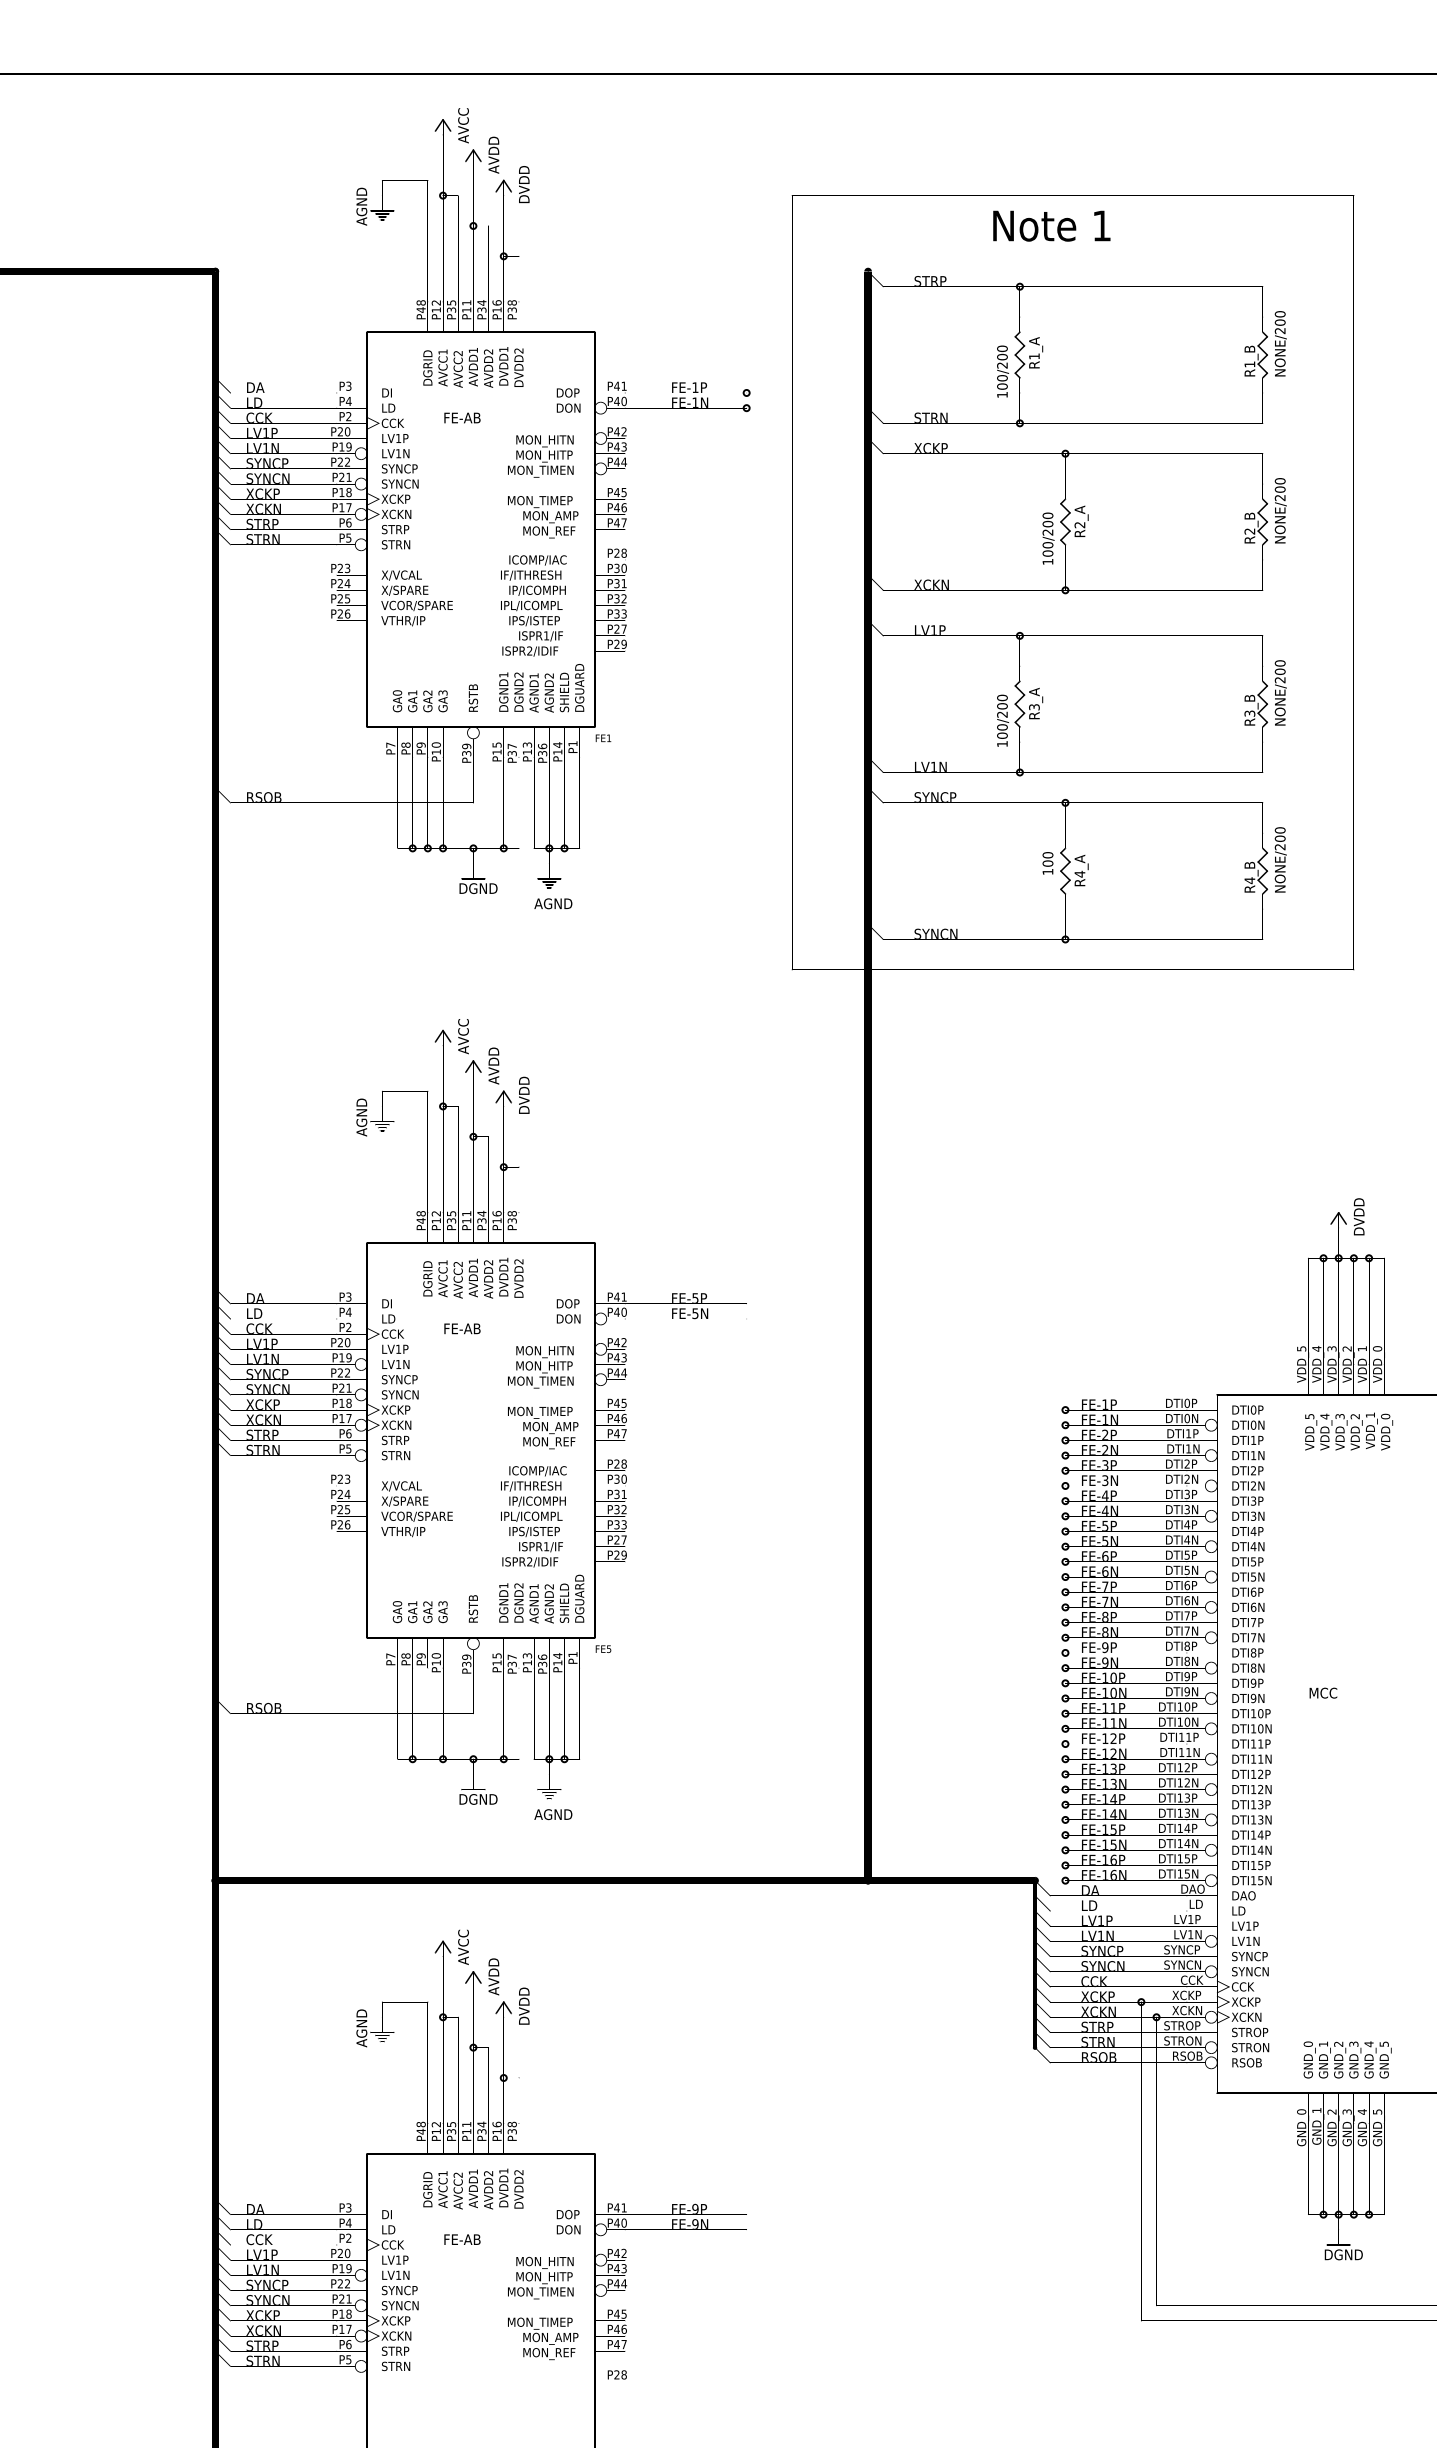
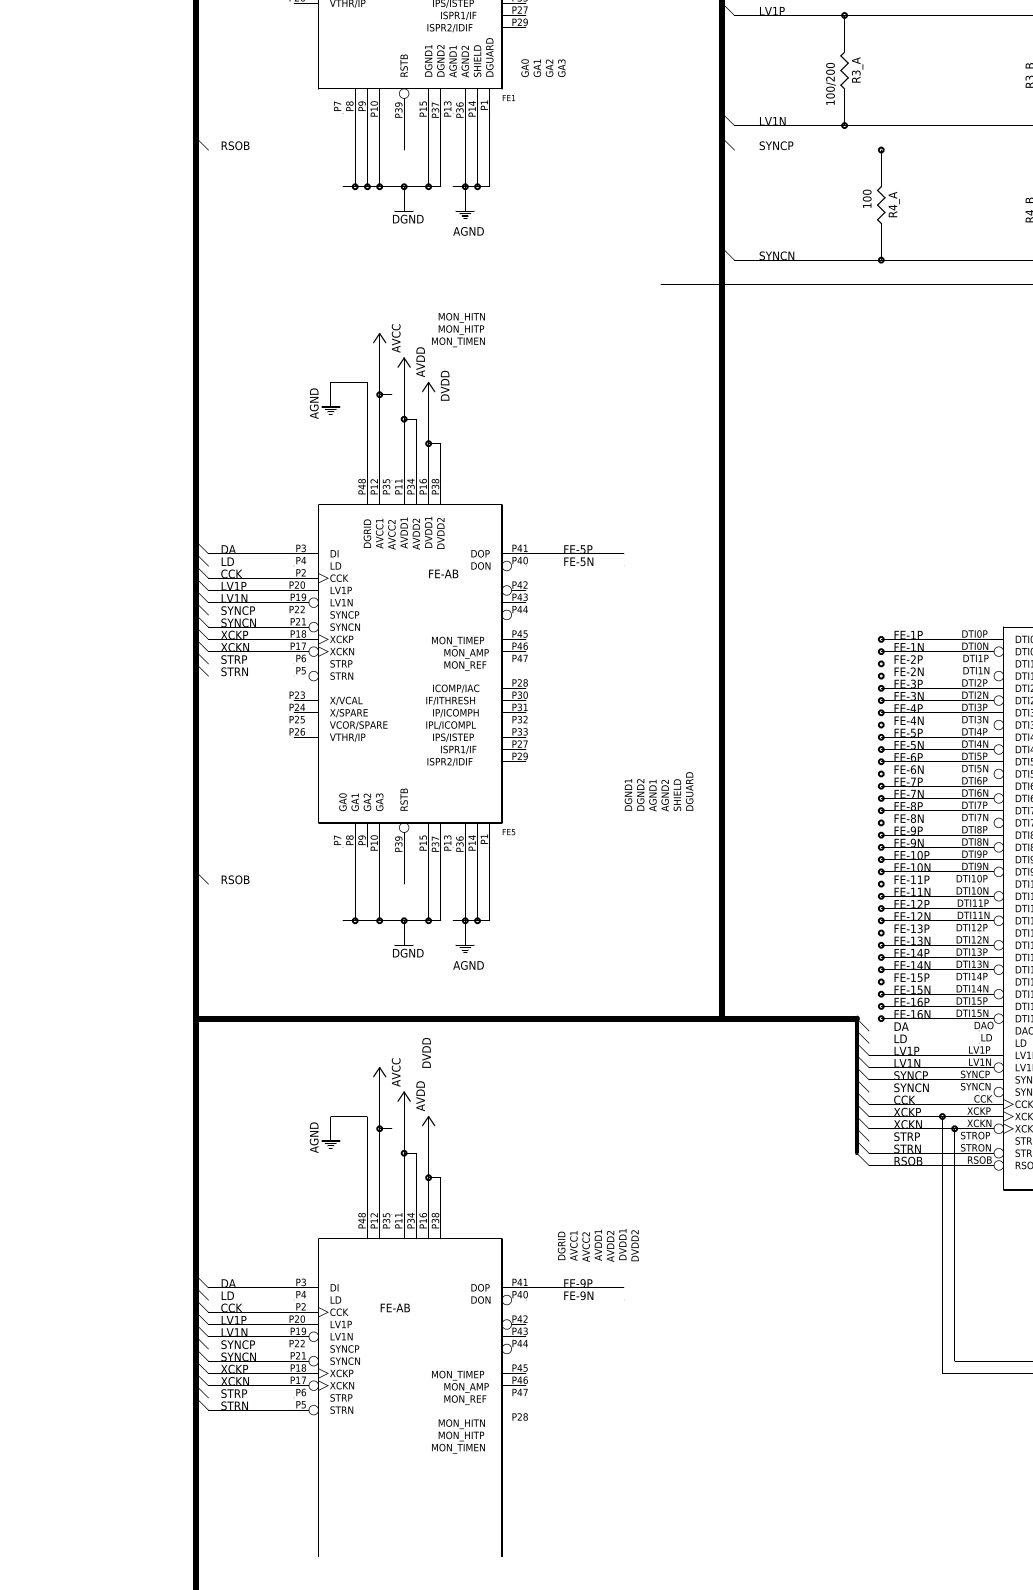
text: (419, 701) -> (542, 68), moved
text: (462, 1328) -> (443, 573), moved
text: (540, 1367) -> (458, 330), moved
text: (541, 1598) -> (658, 791), moved
text: (524, 2005) -> (426, 1052), moved
text: (473, 2188) -> (598, 1244), moved
text: (540, 2277) -> (458, 1435), moved

